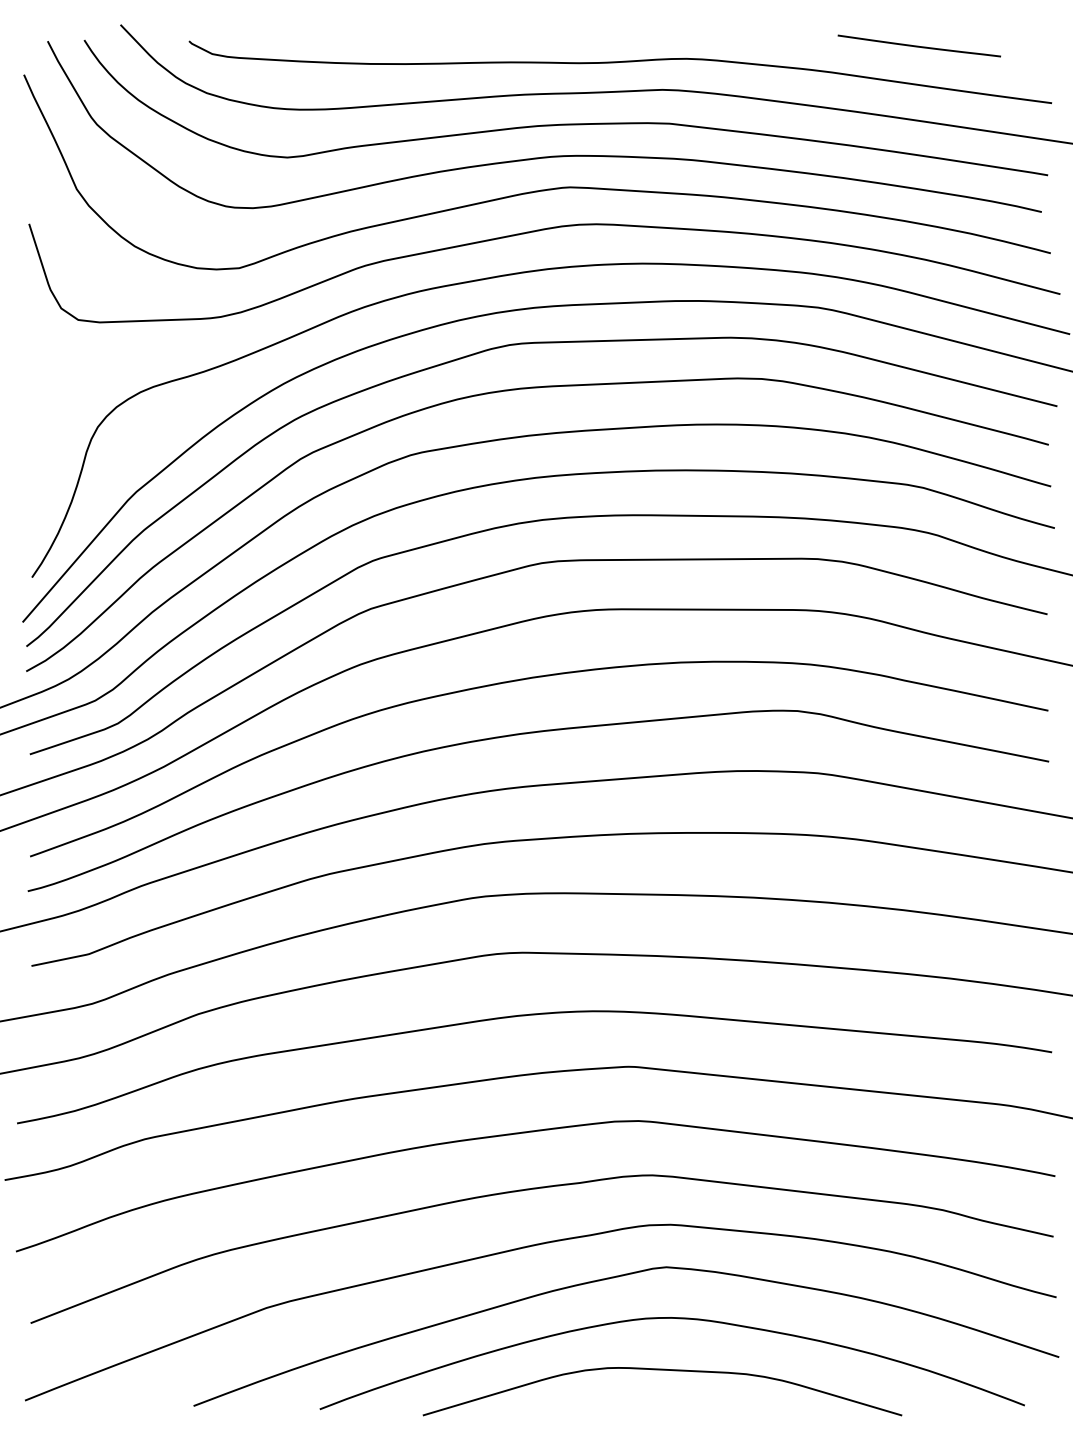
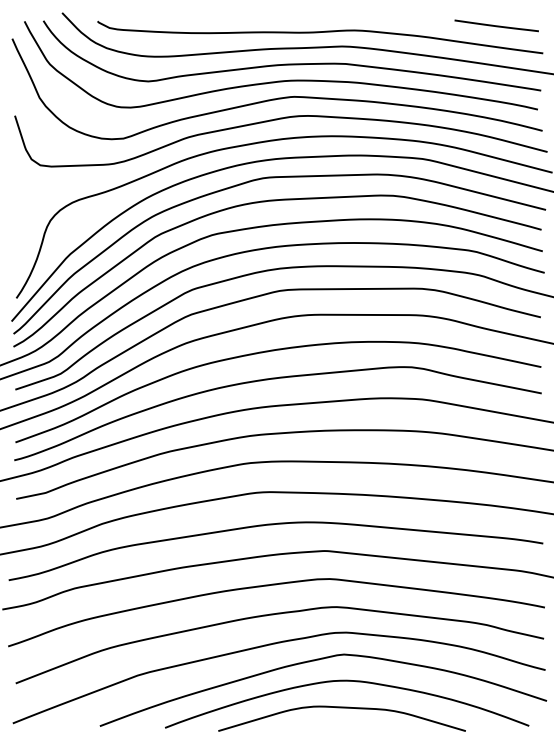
line: (918, 45) -> (496, 25), moved

